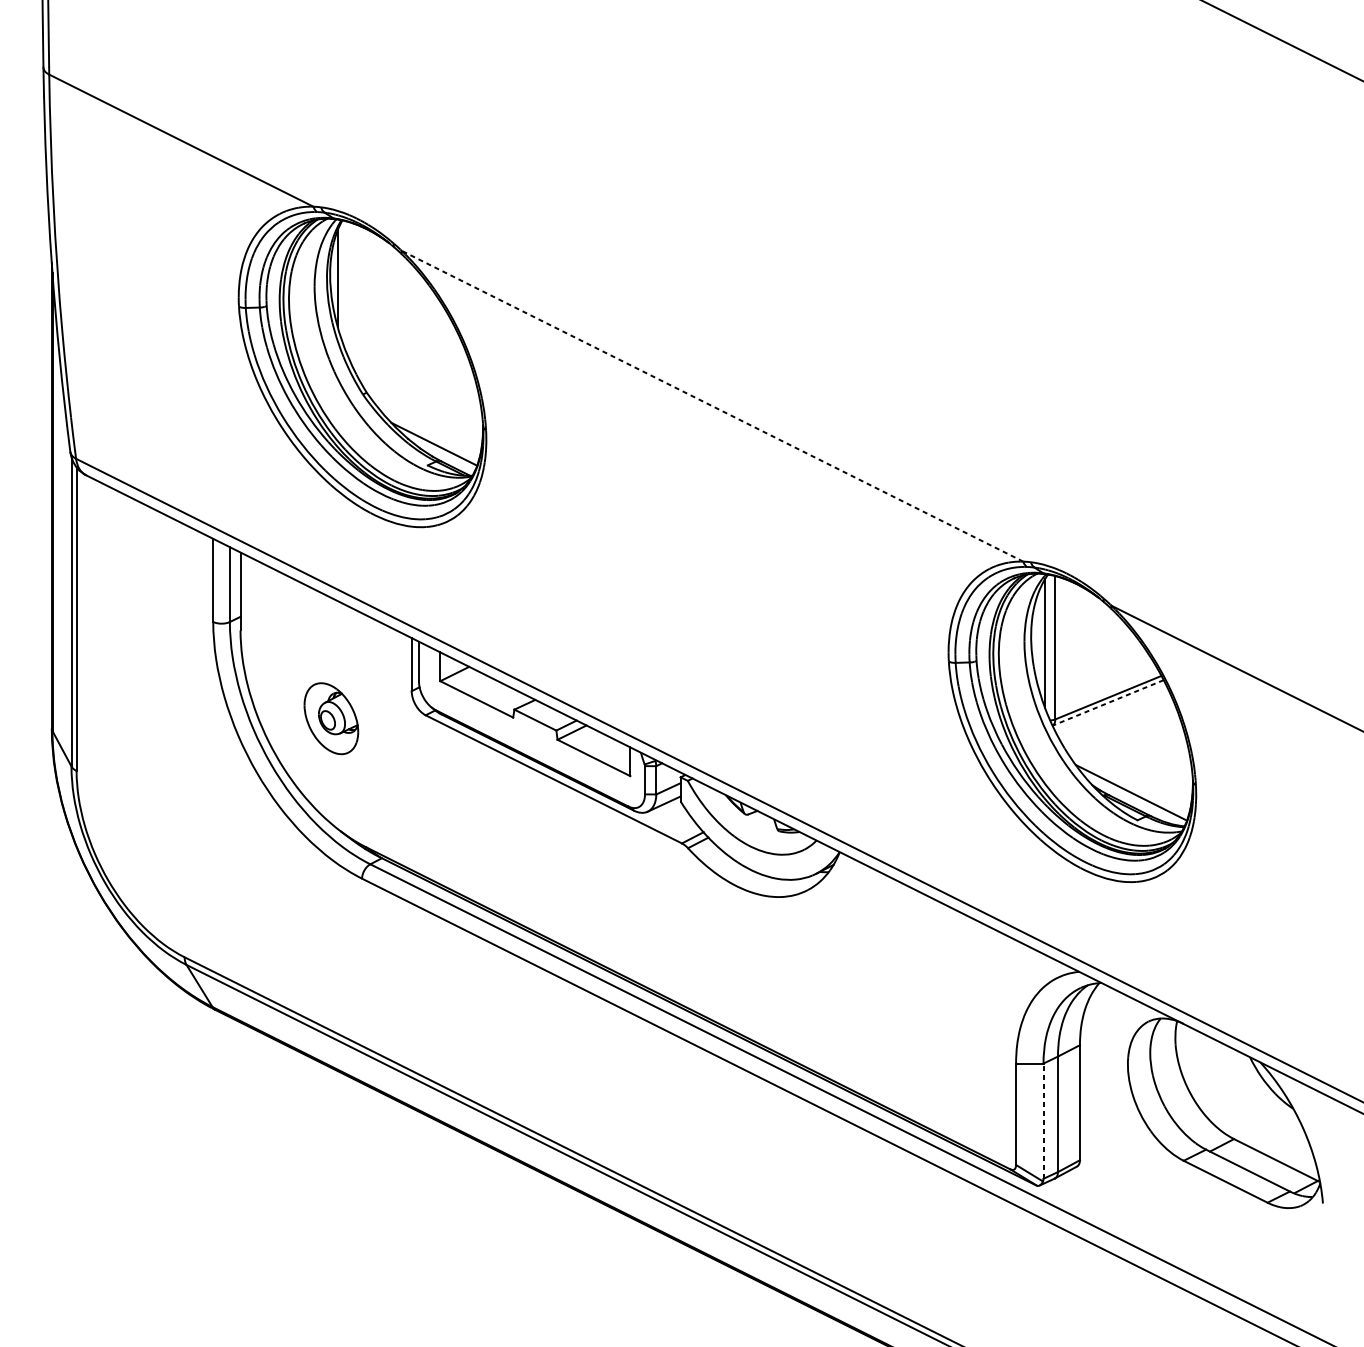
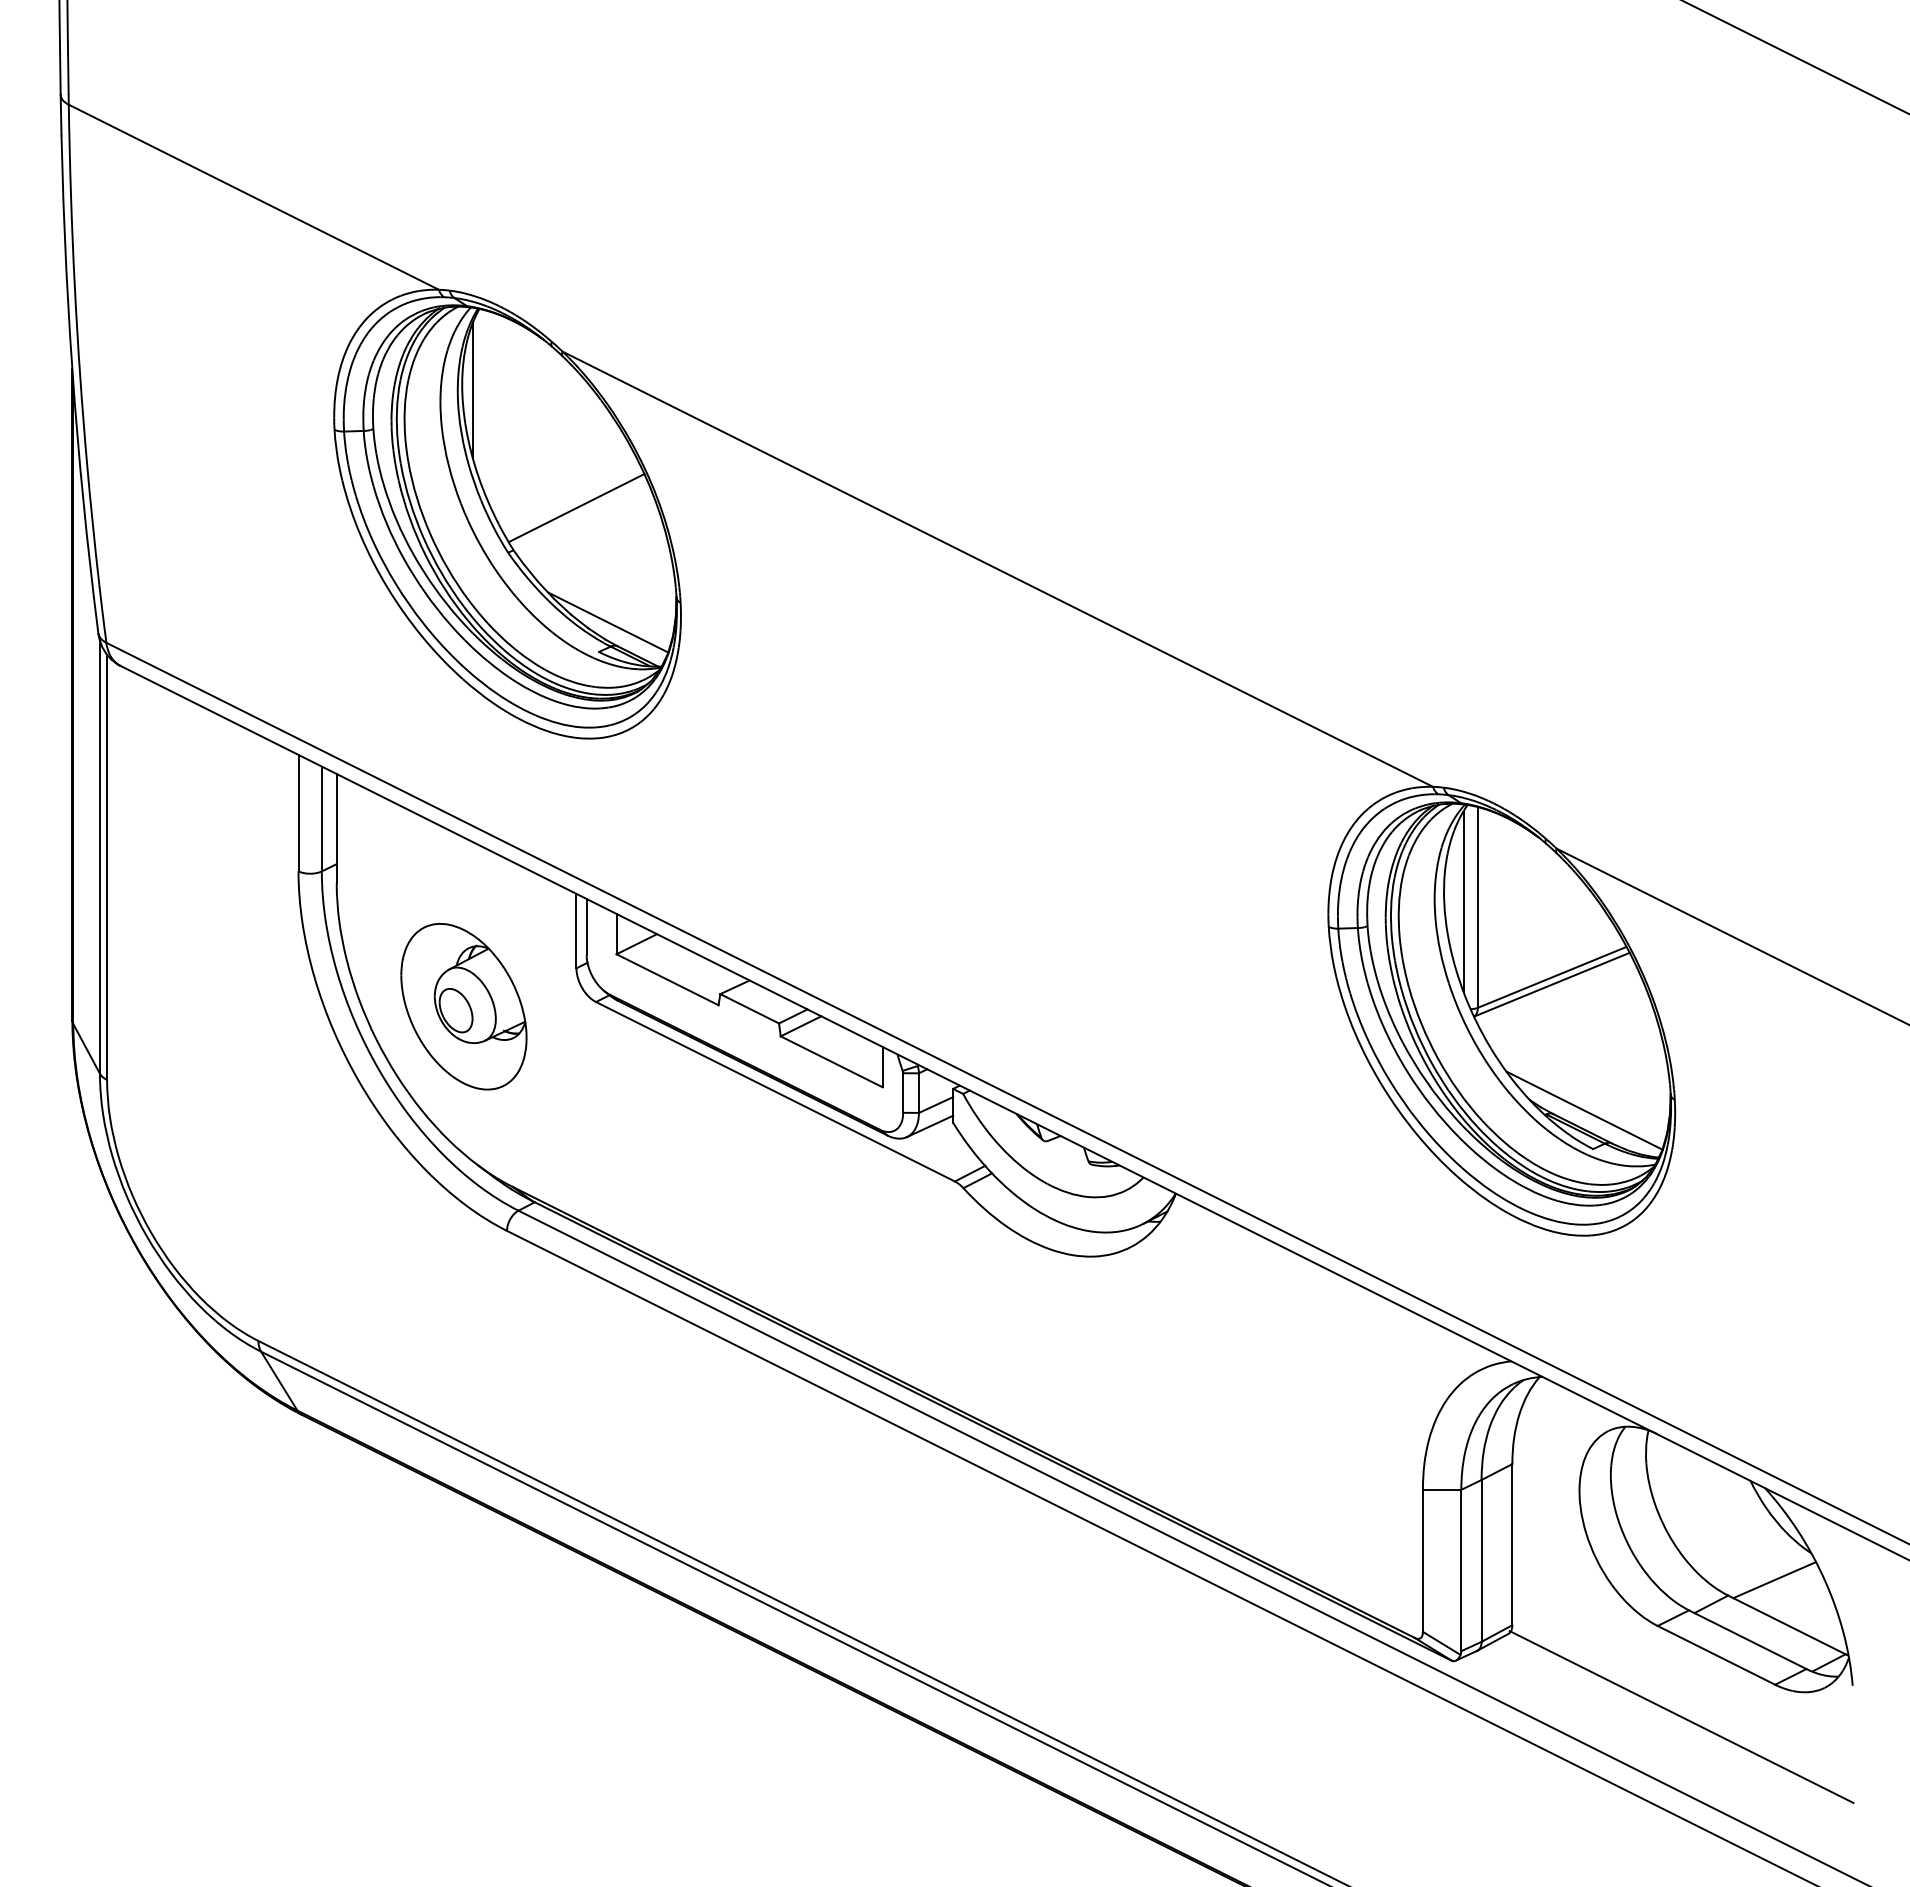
line: (411, 362) -> (576, 508), added
line: (712, 406) -> (997, 569), dashed -> solid
line: (1107, 702) -> (1551, 984), dashed -> solid
part: (331, 718) -> (463, 1006), size x1.67
line: (1043, 1121) -> (1461, 1570), dashed -> solid
line: (1267, 1128) -> (1774, 1580), added
line: (1200, 1225) -> (1681, 1716), added

